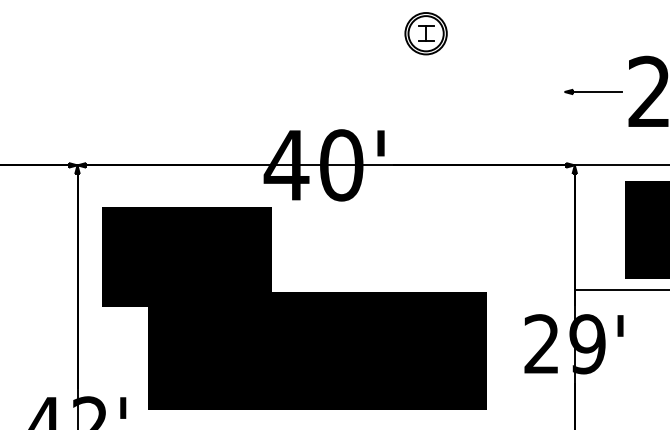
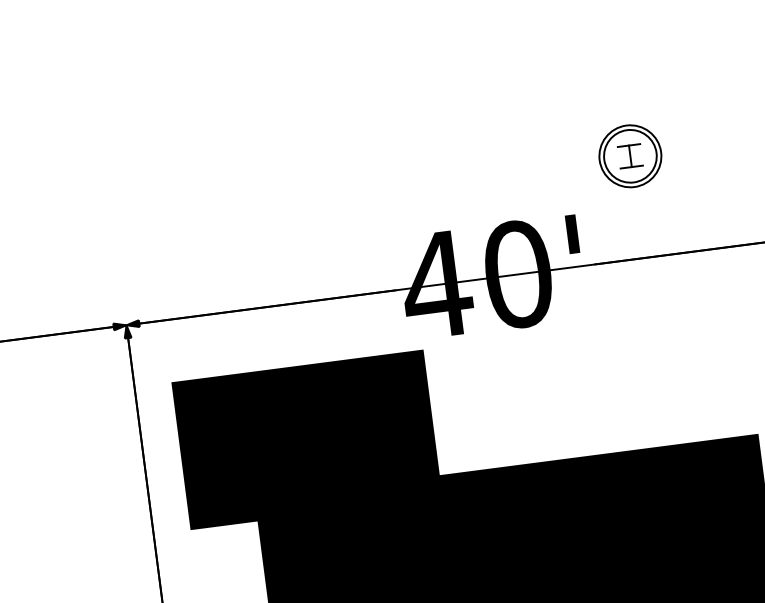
part: (425, 33) -> (629, 156), moved

